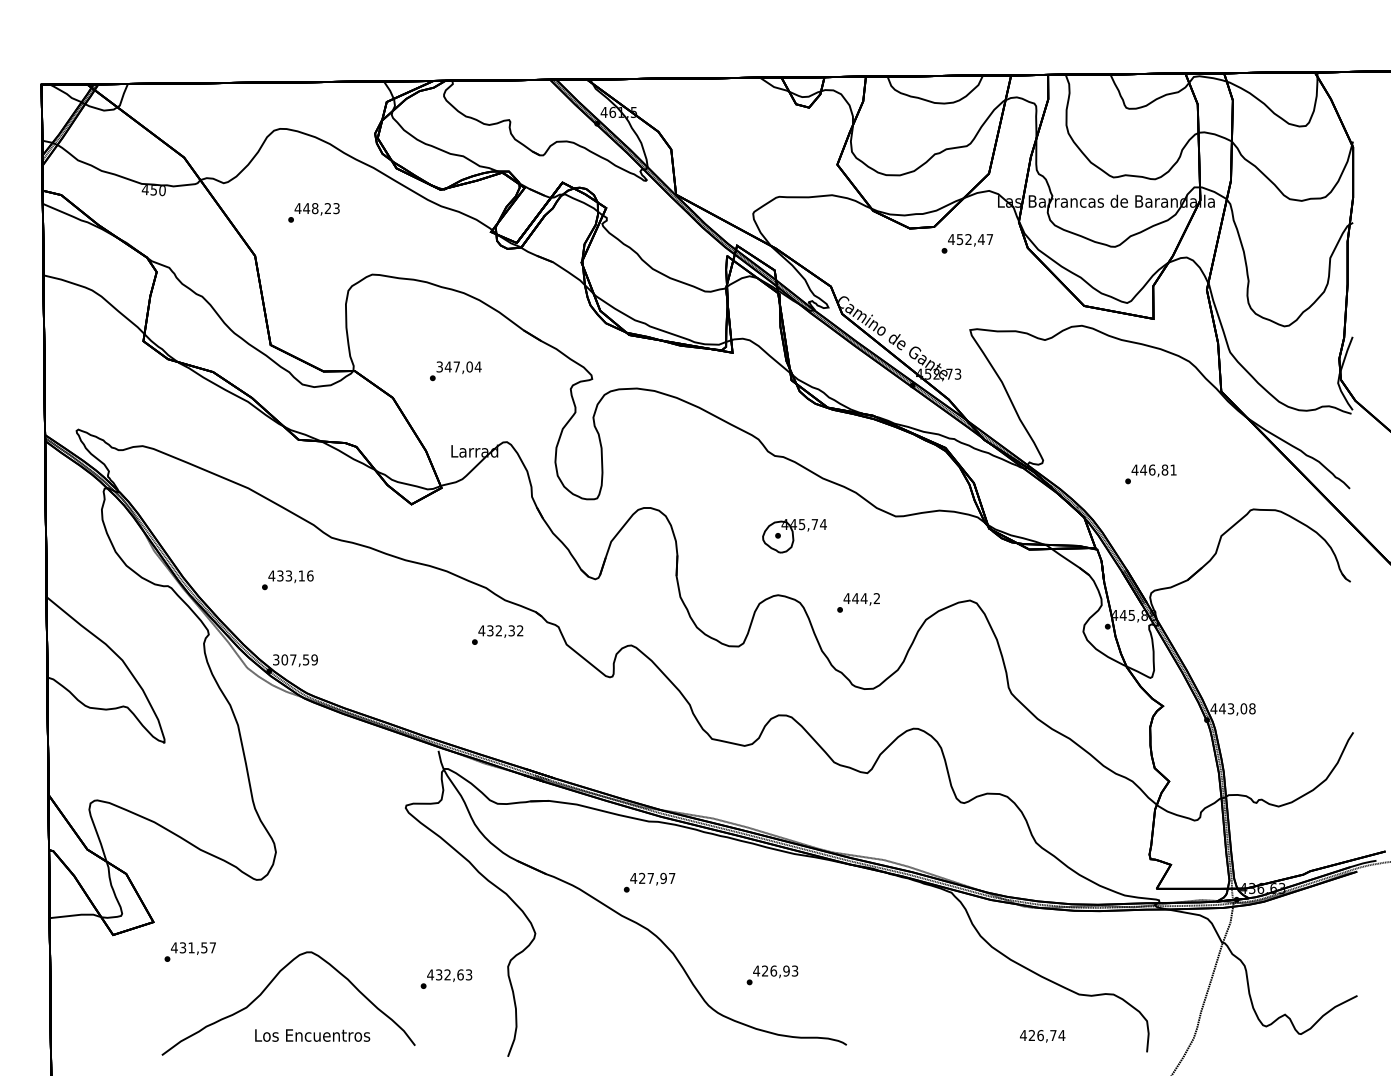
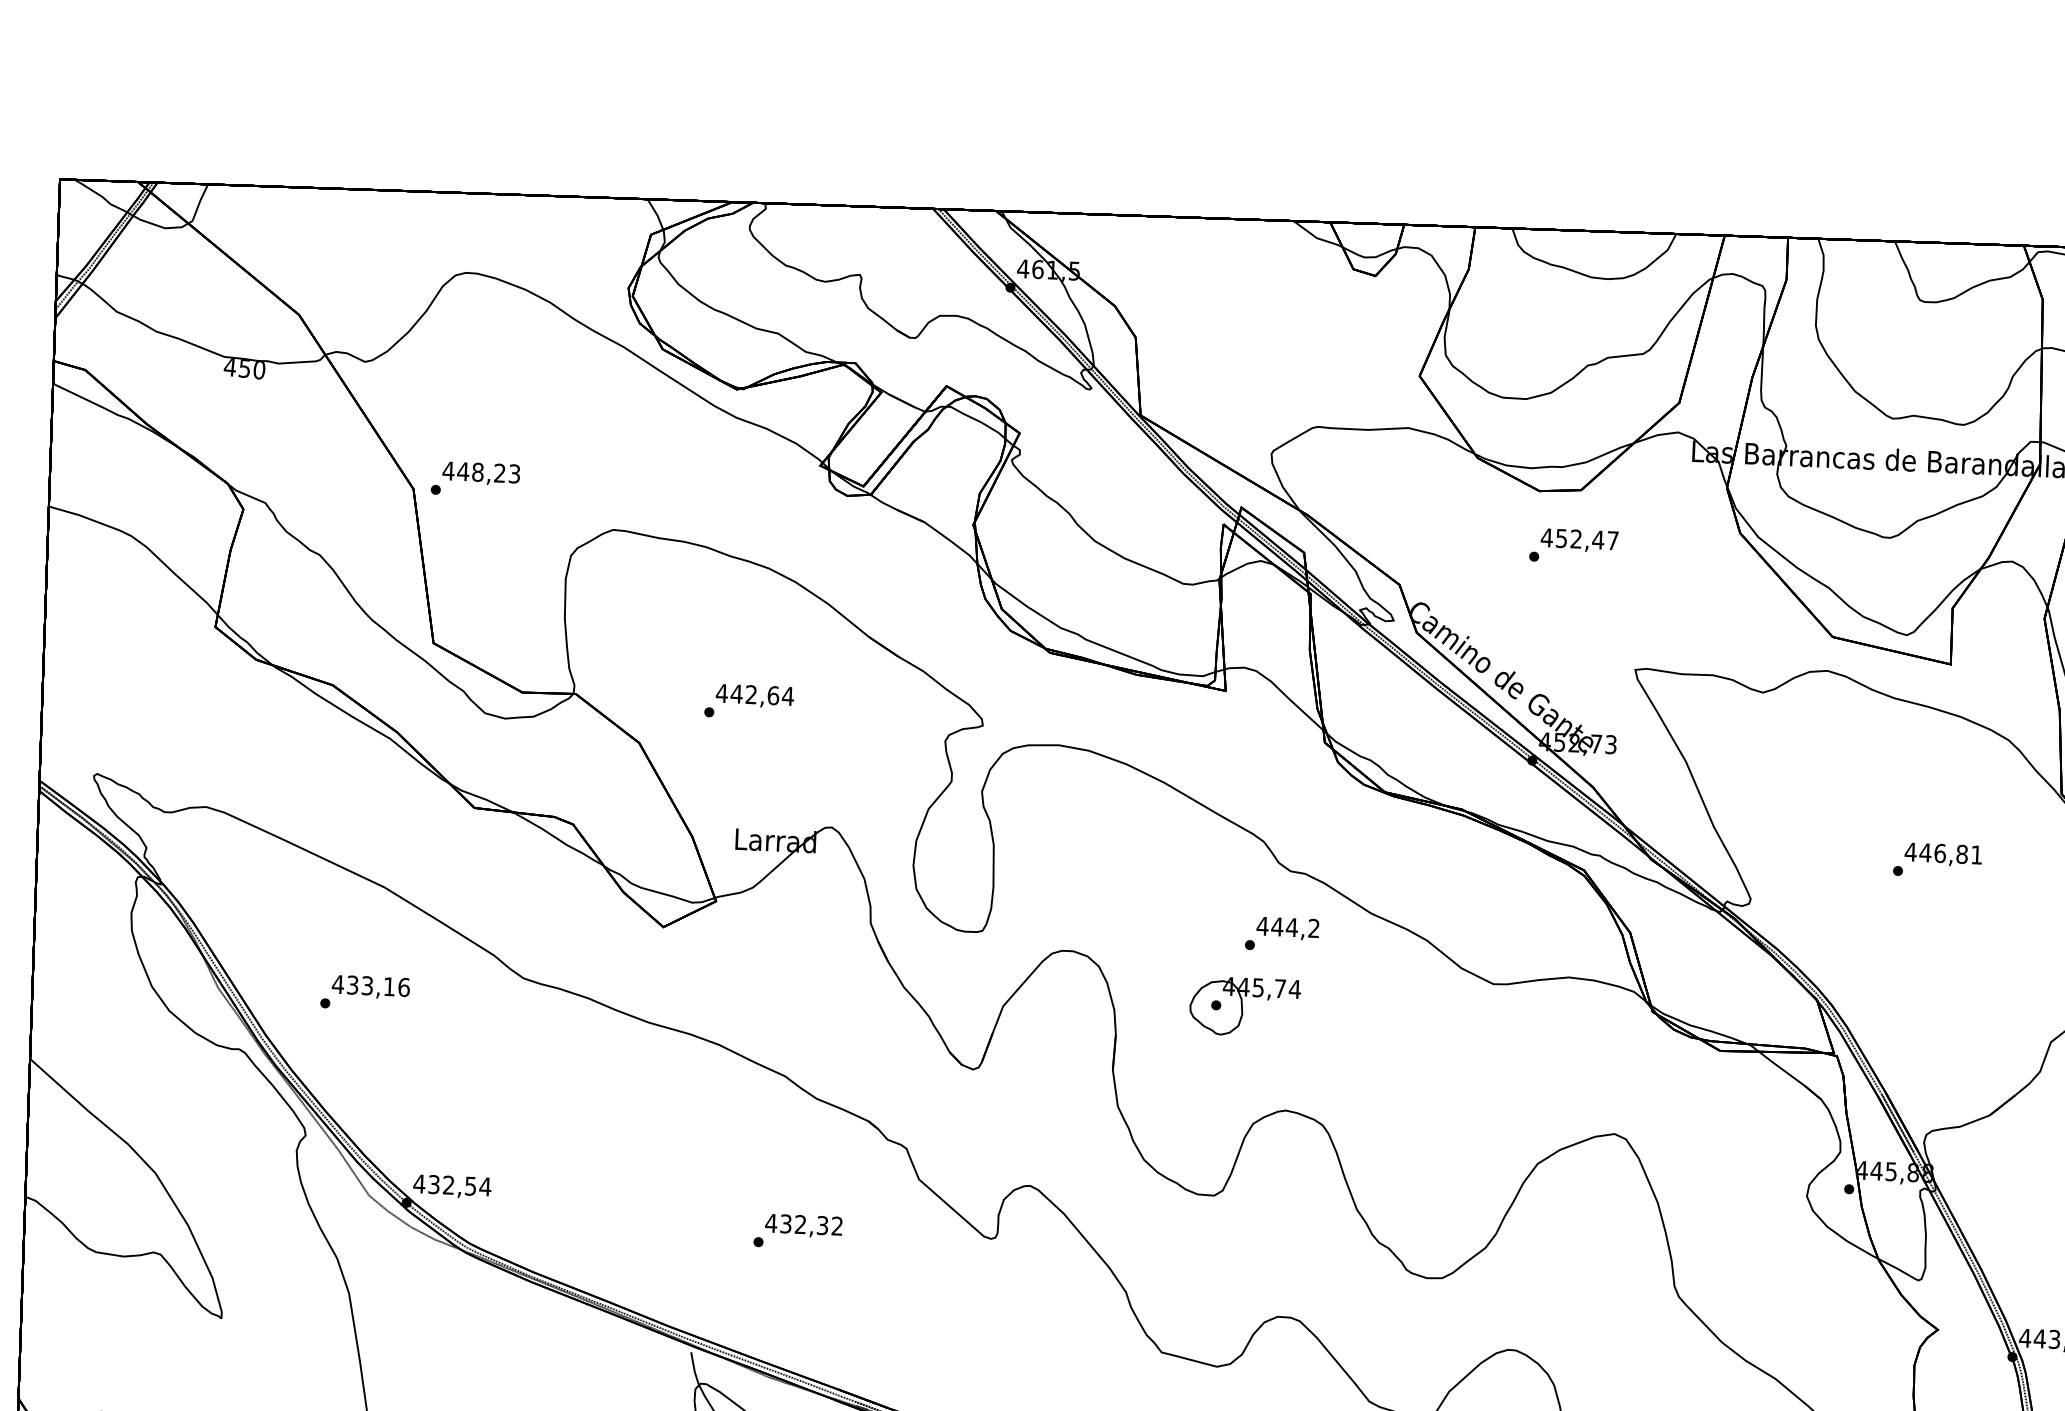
text: (313, 212) -> (474, 478), moved
text: (966, 243) -> (1572, 545), moved
text: (454, 366) -> (747, 693), 347,04 -> 442,64
text: (1150, 474) -> (1936, 860), moved
part: (794, 536) -> (1244, 1007), moved
text: (287, 580) -> (364, 993), moved
text: (858, 602) -> (1282, 933), moved
text: (497, 634) -> (797, 1230), moved
text: (295, 659) -> (452, 1184), 307,59 -> 432,54

